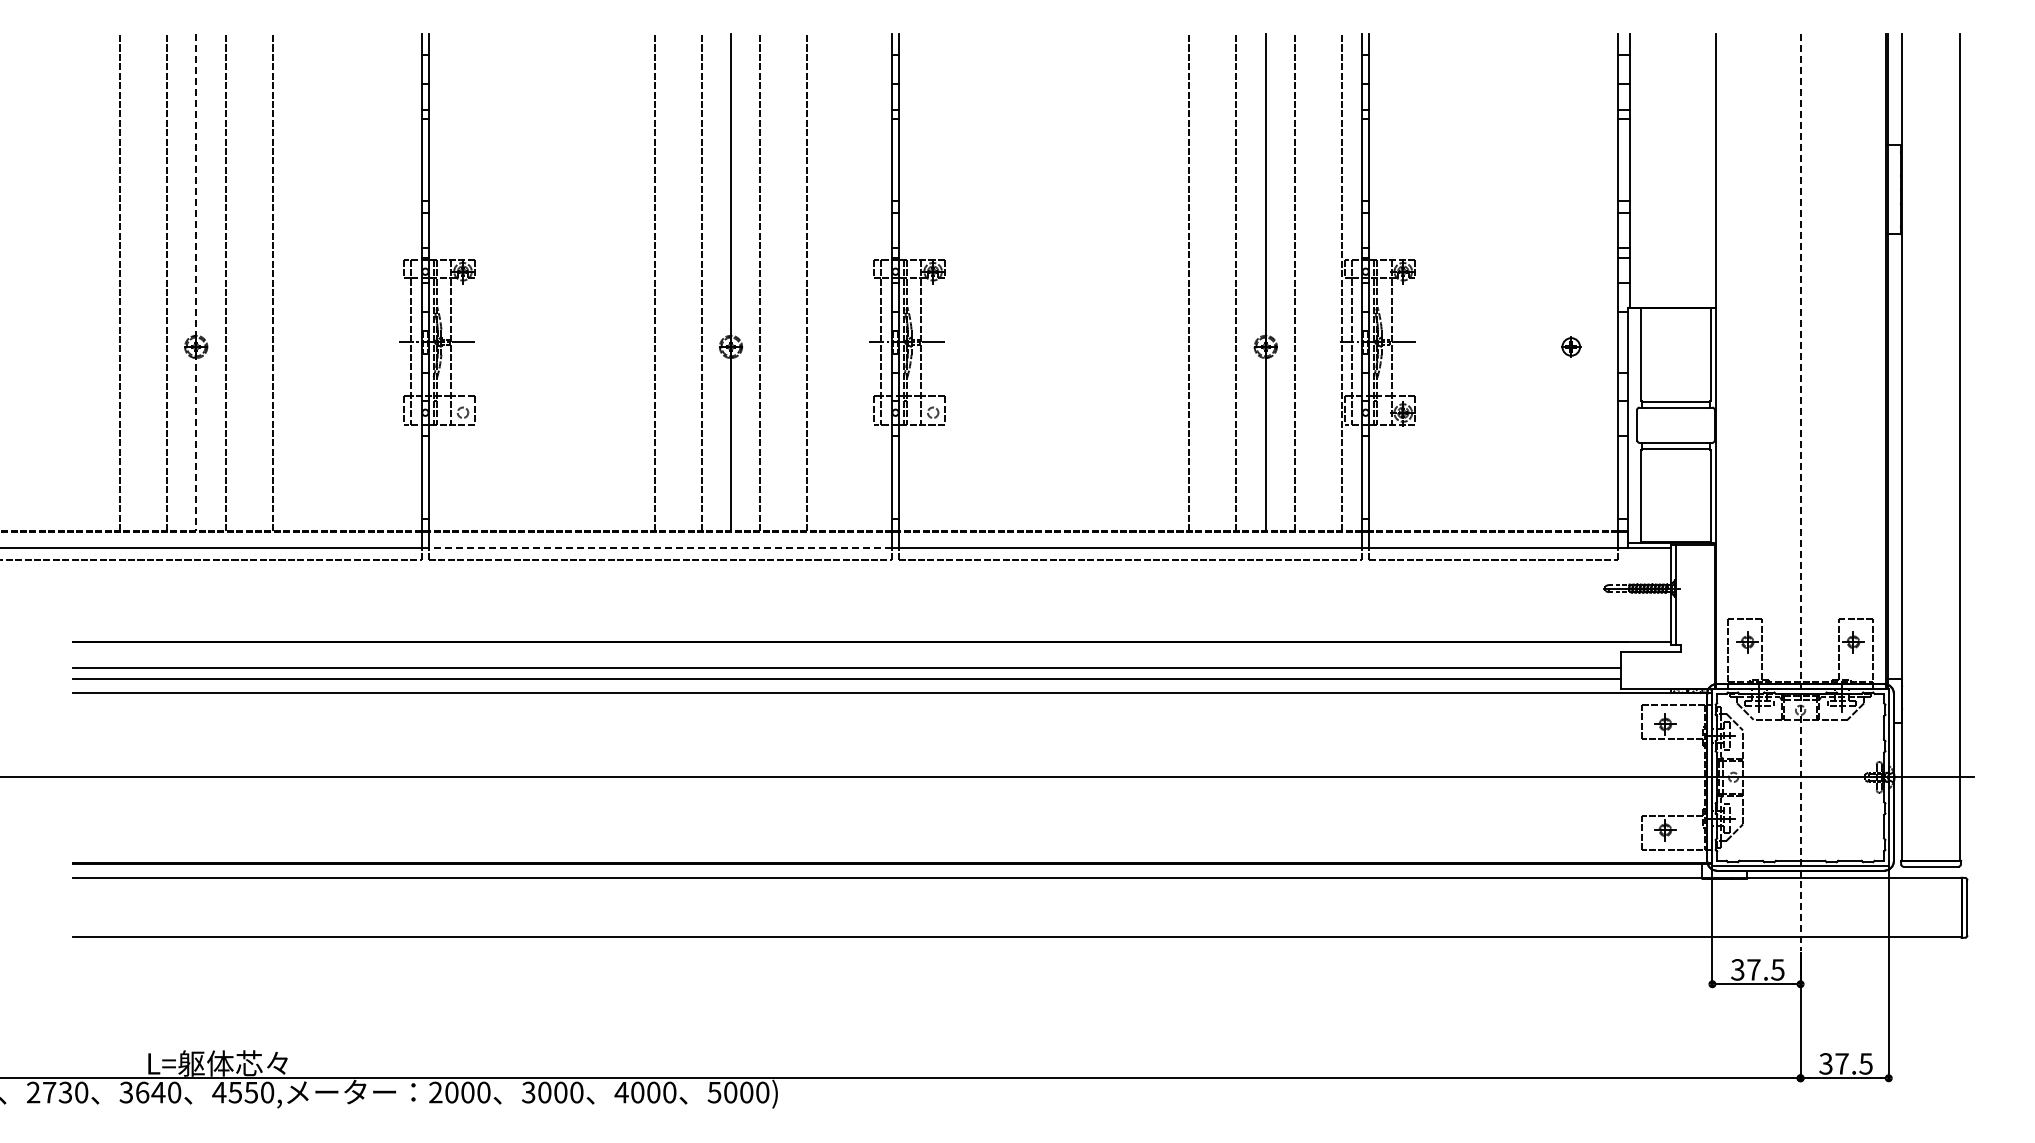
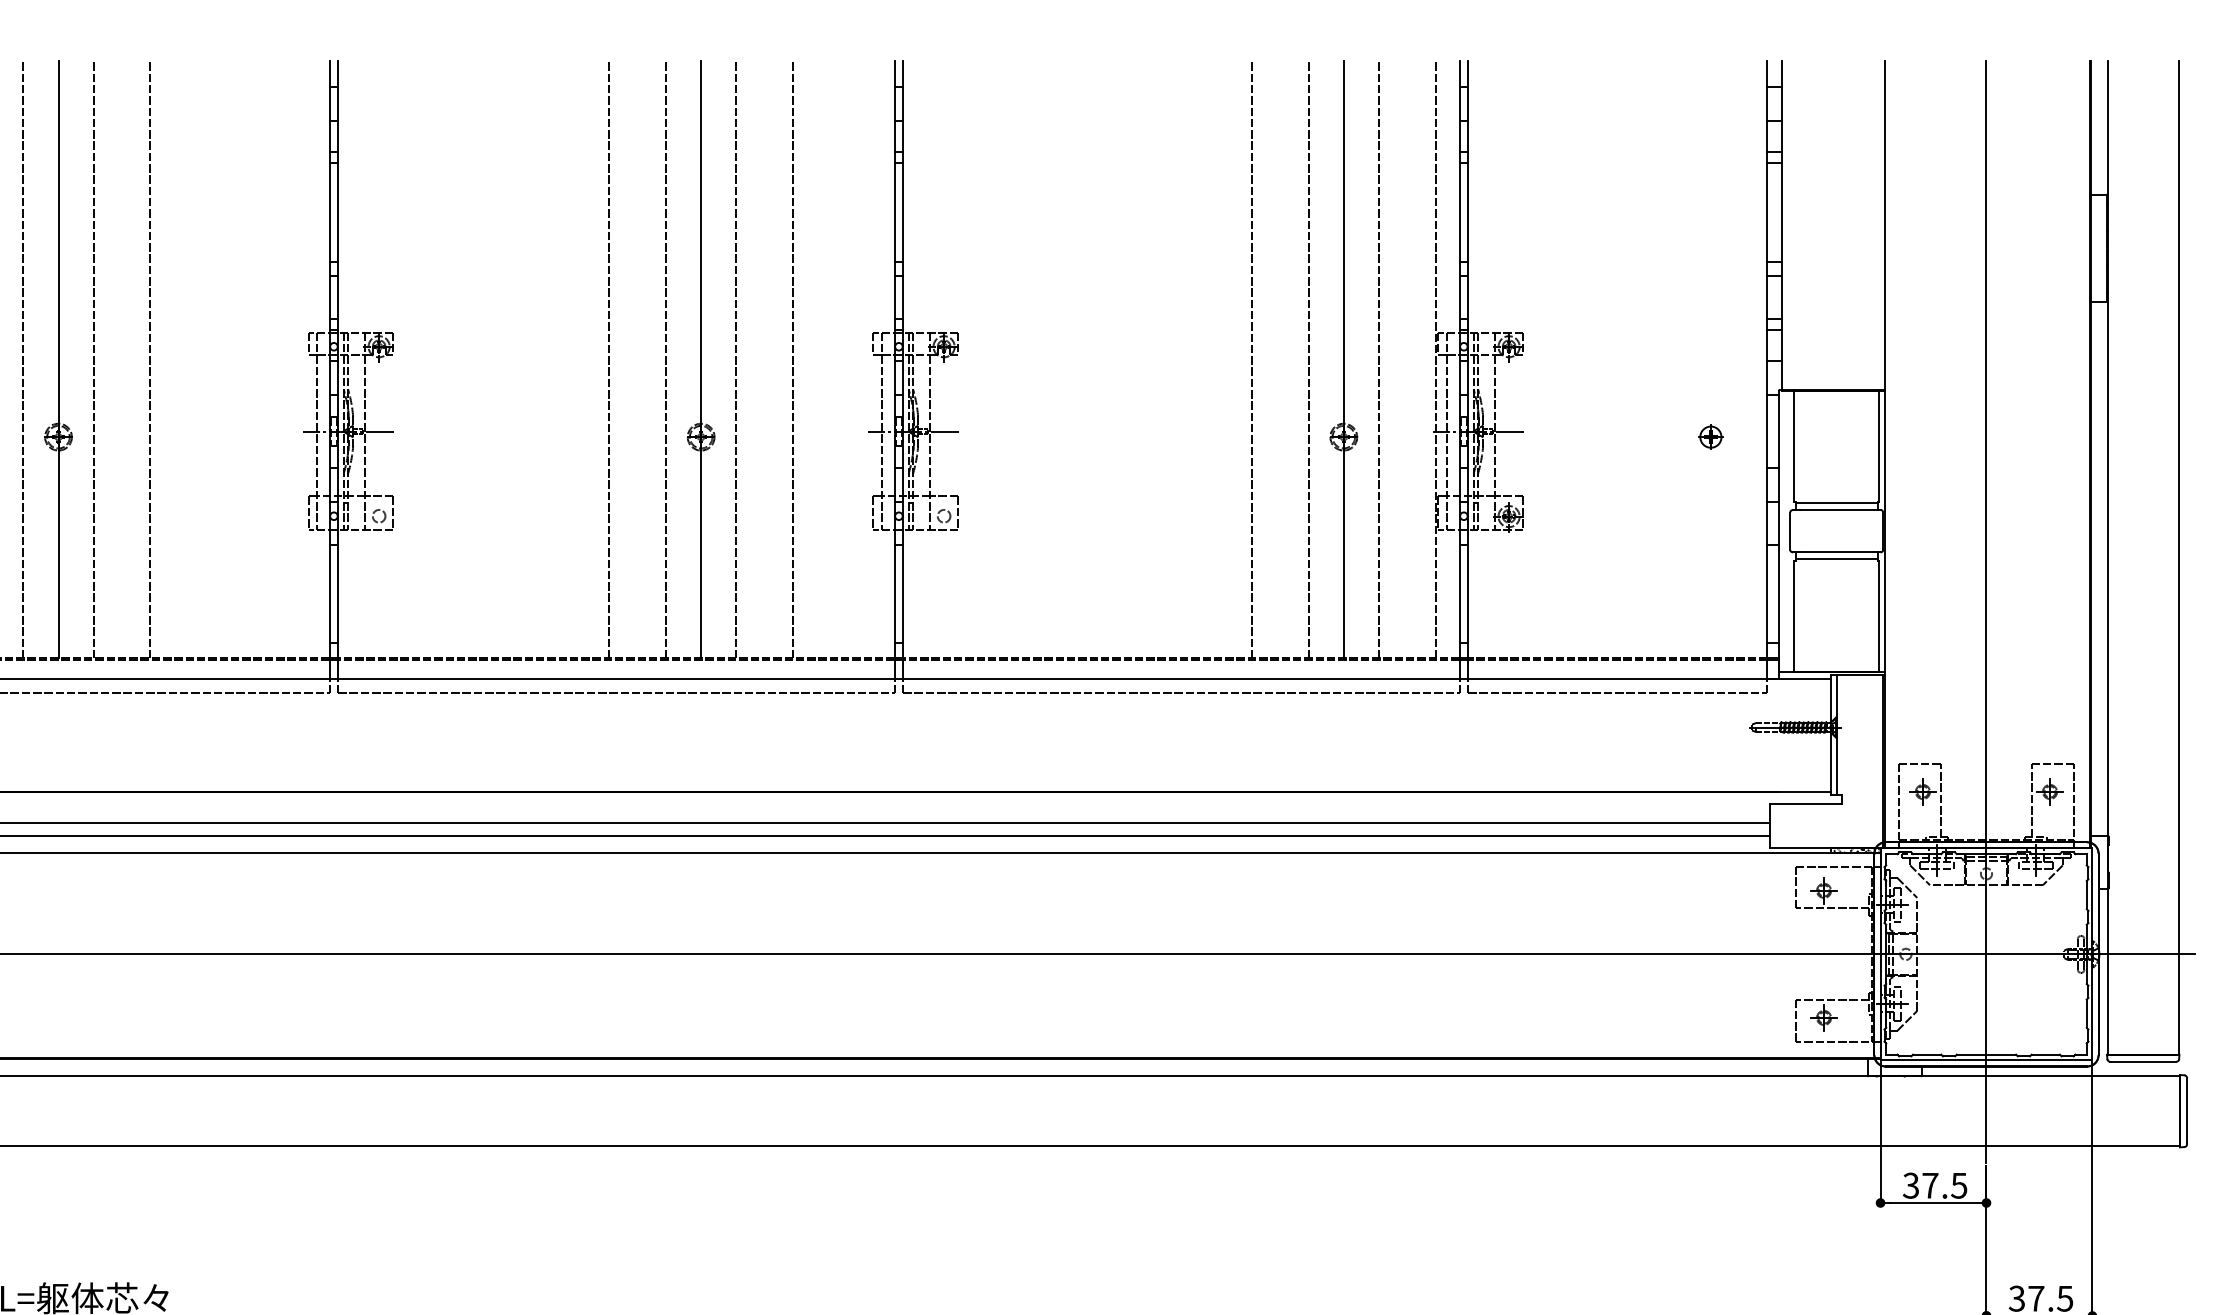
line: (196, 283) -> (58, 360), dashed -> solid
line: (1800, 492) -> (1986, 612), dashed -> solid
line: (660, 548) -> (616, 679), dashed -> solid

